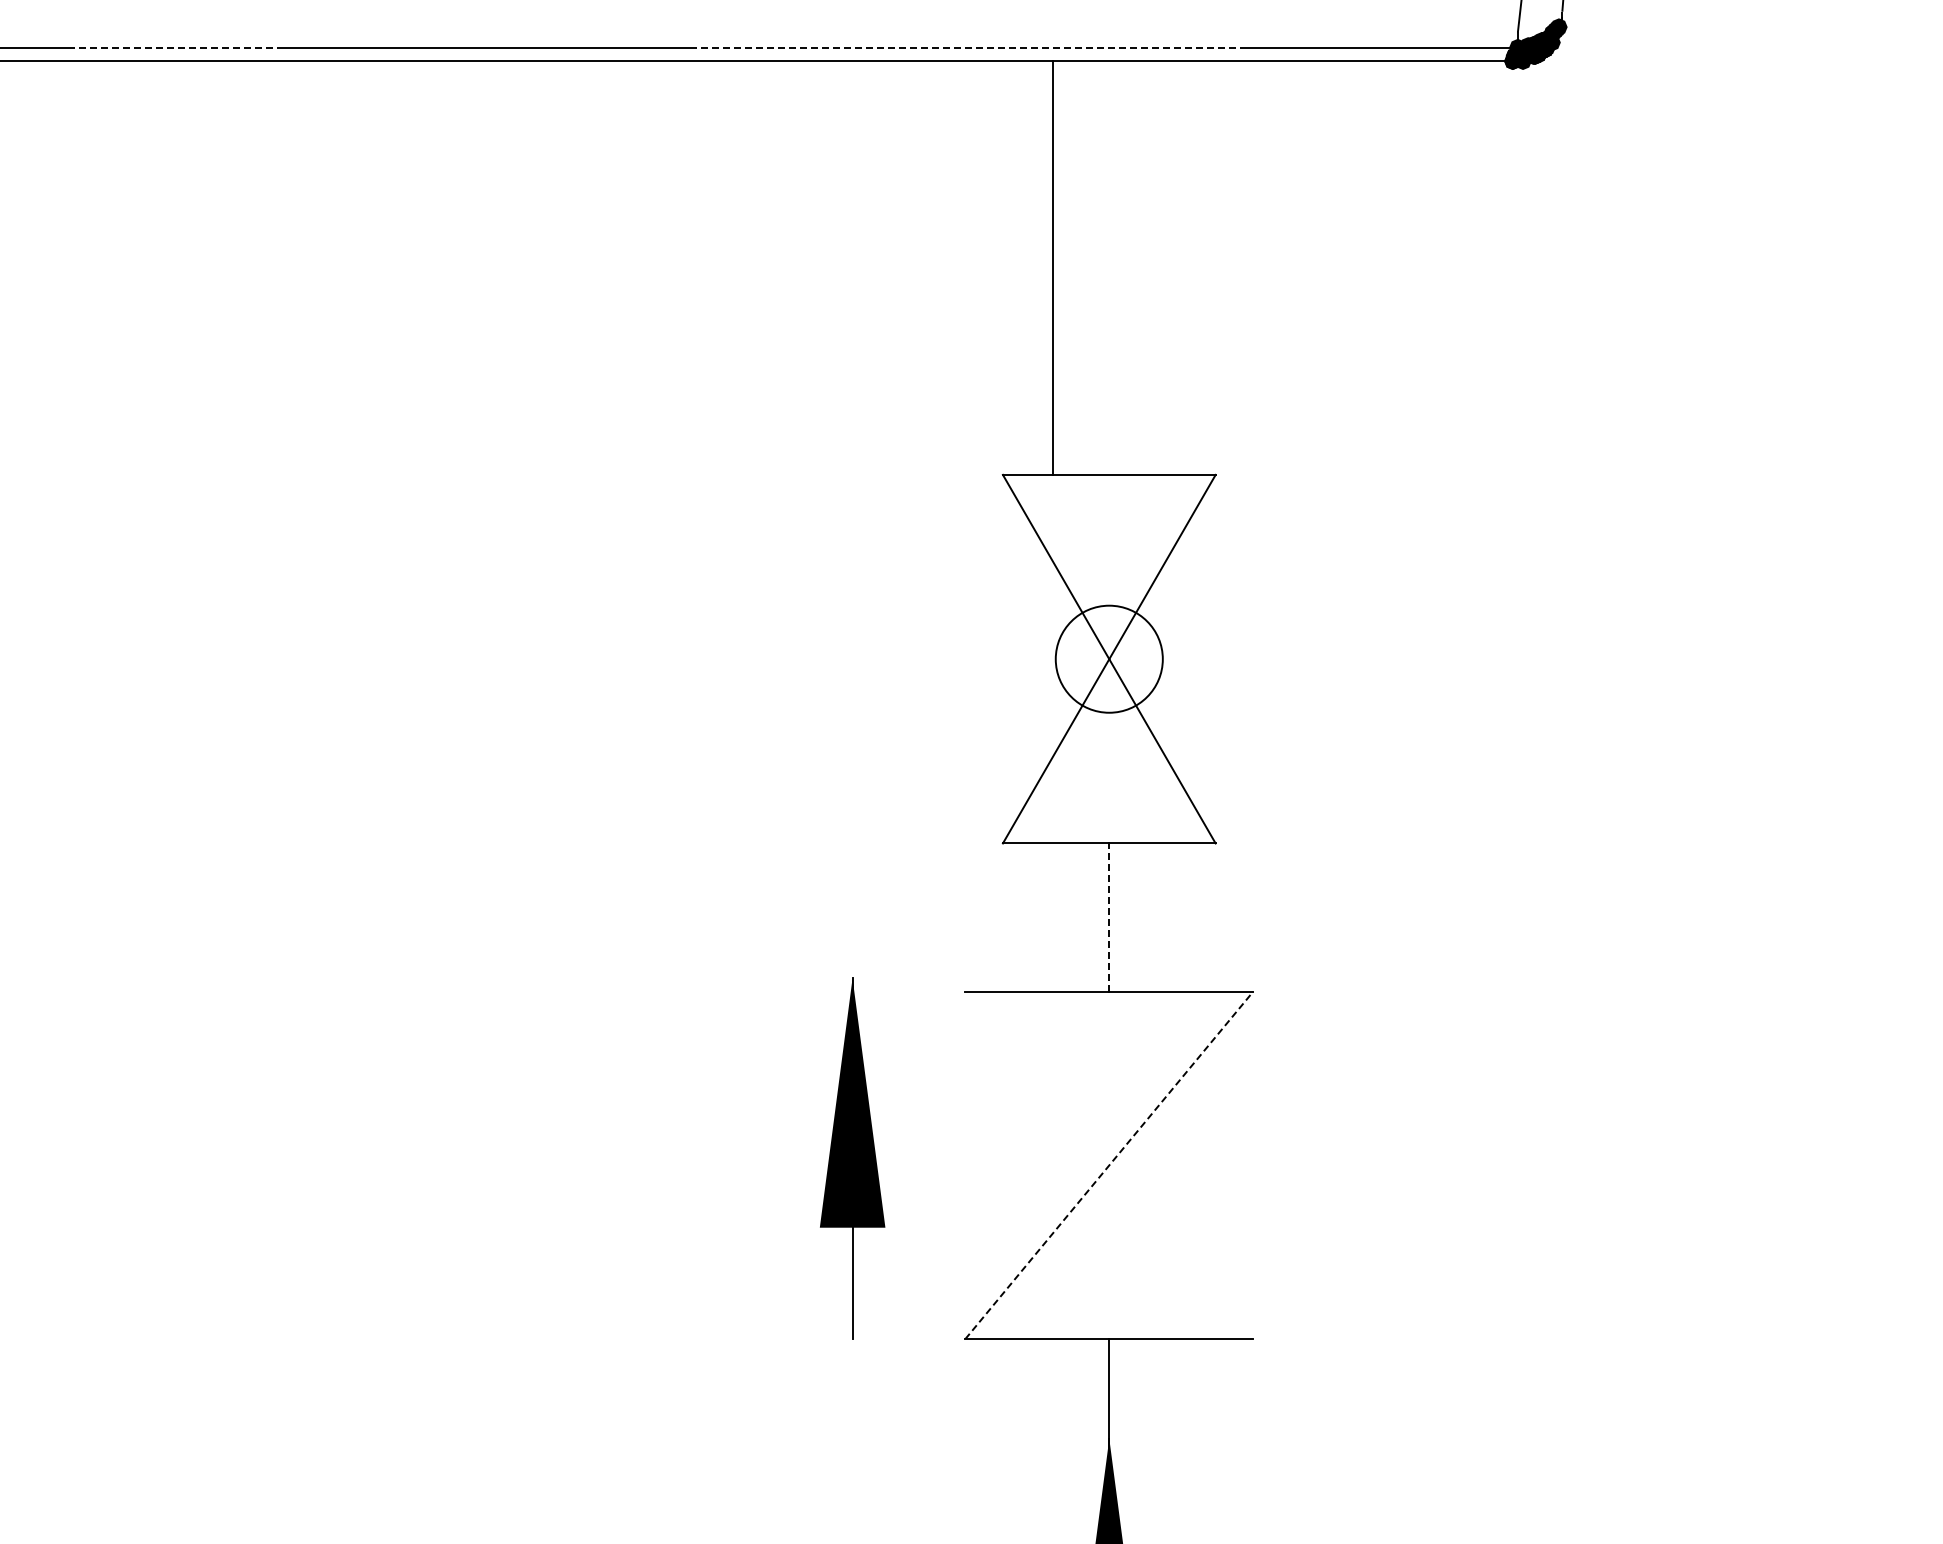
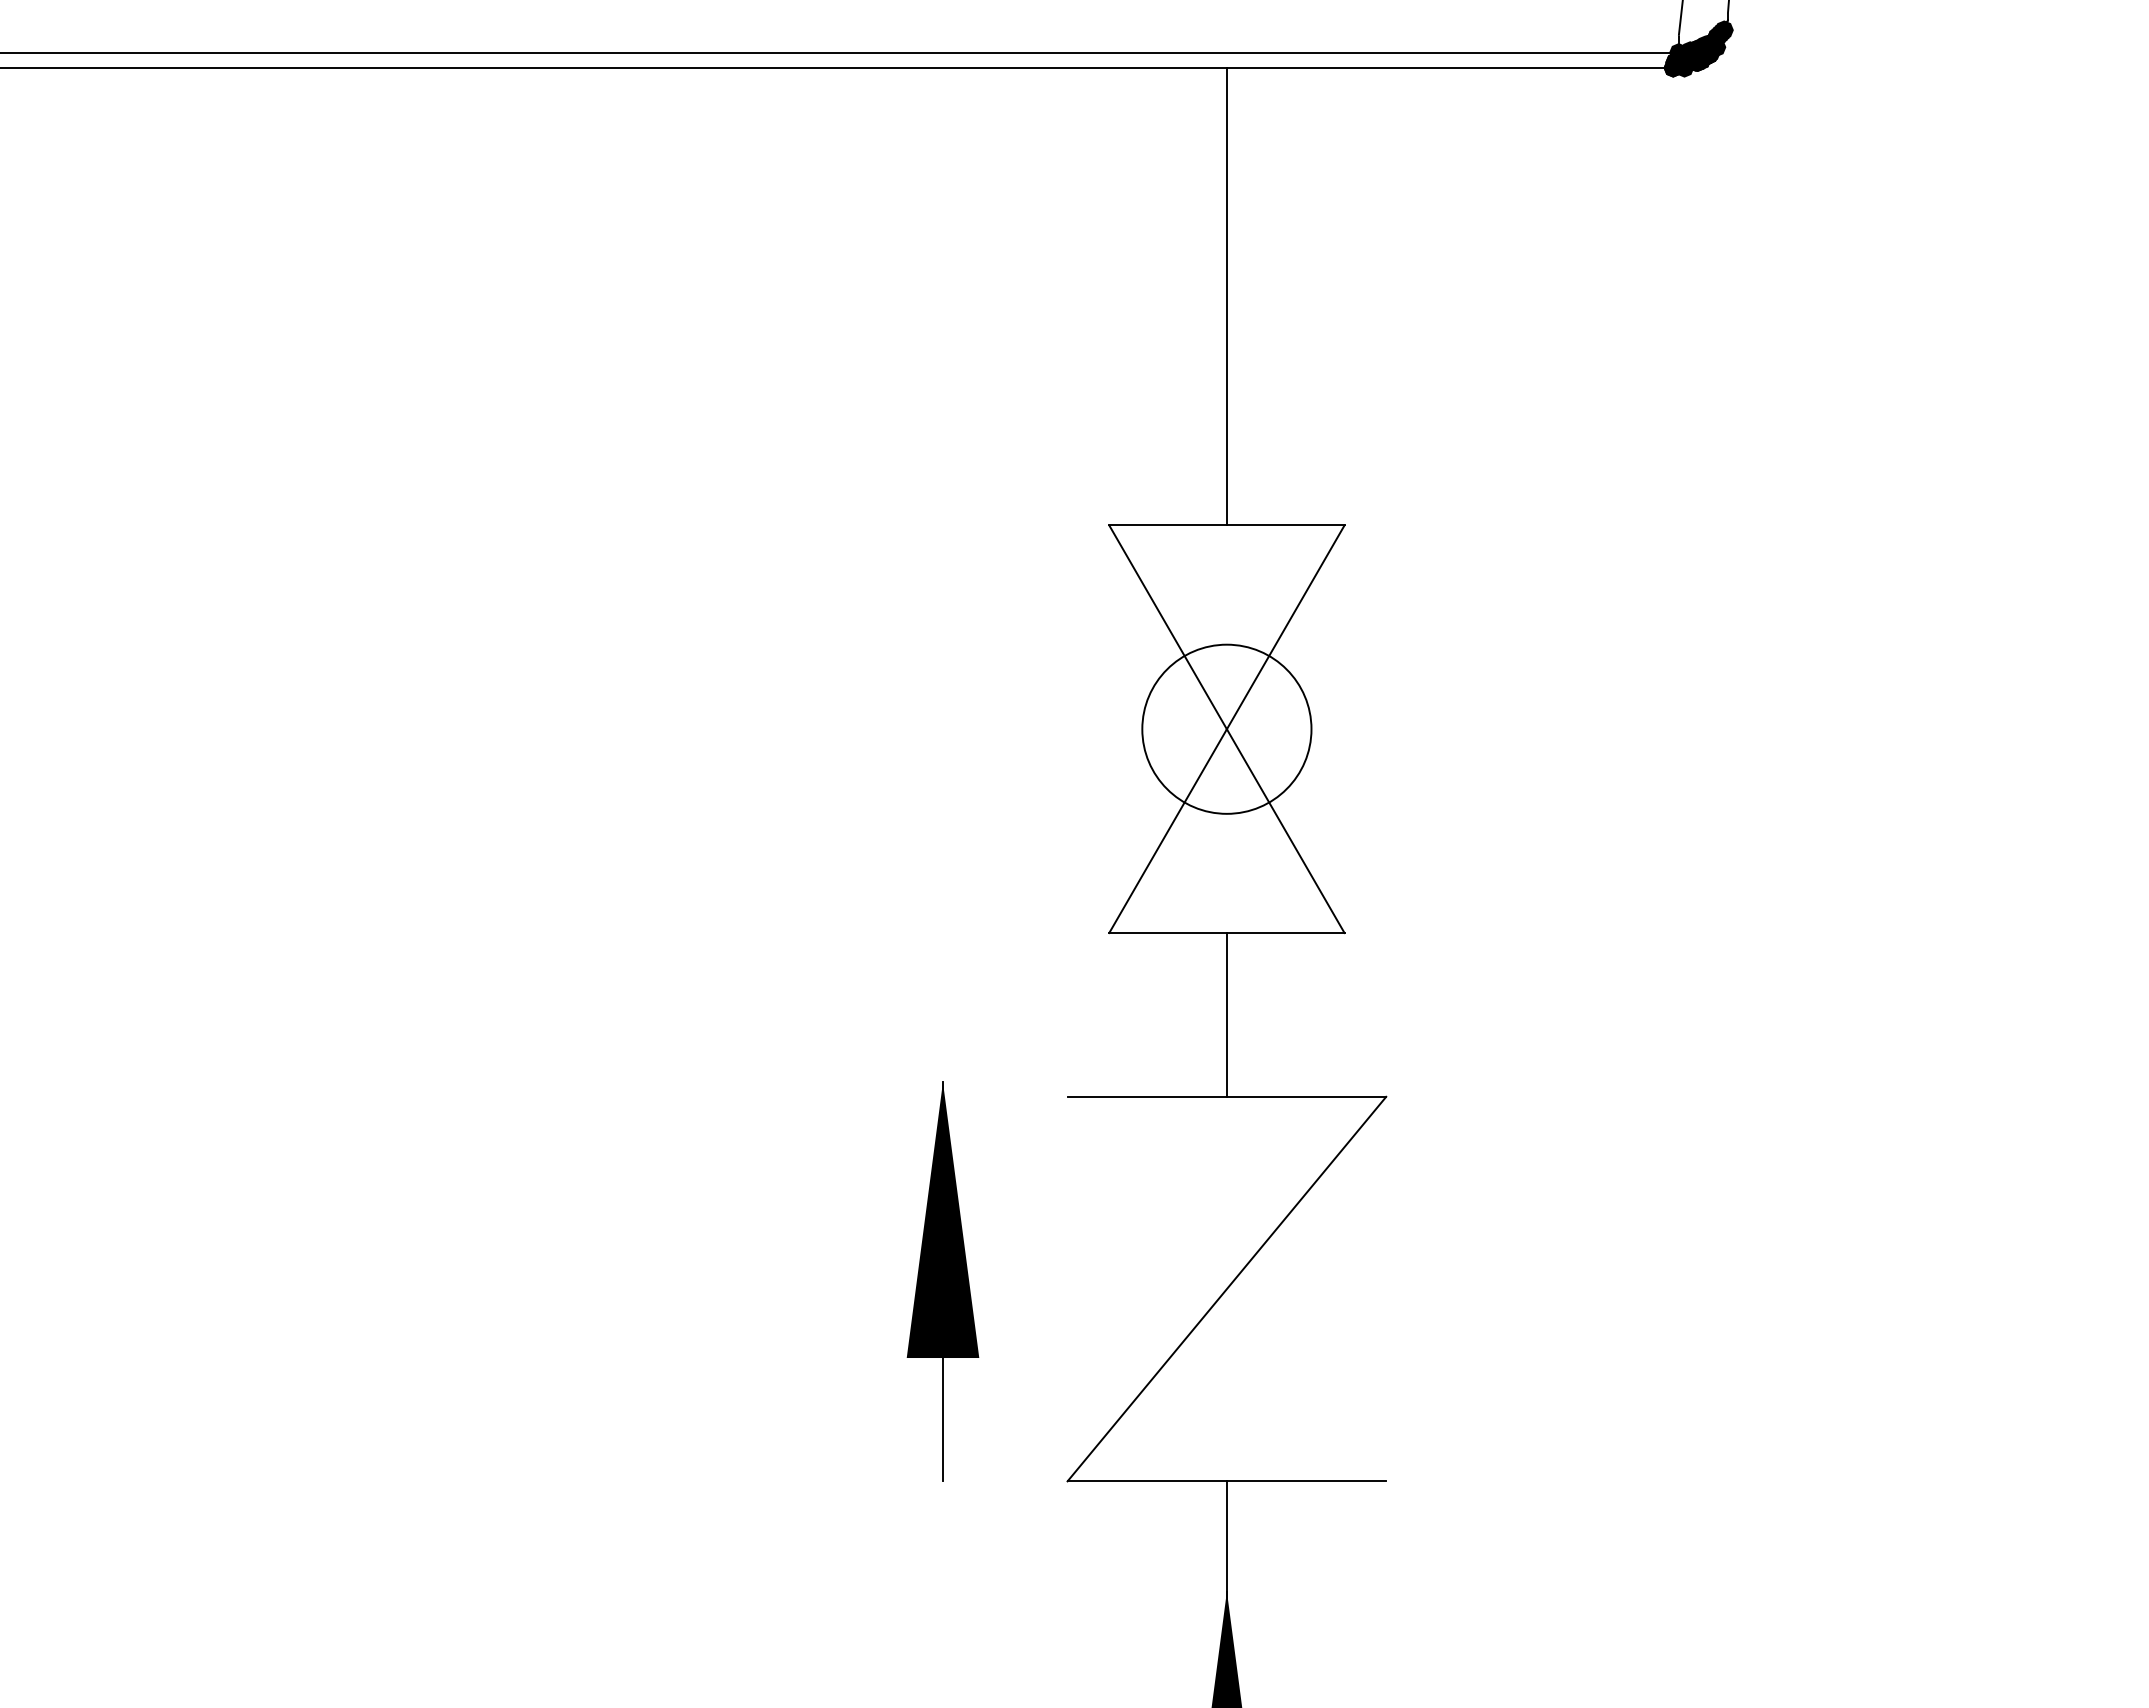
line: (177, 47) -> (196, 52), dashed -> solid
line: (968, 47) -> (1071, 52), dashed -> solid
line: (1053, 267) -> (1227, 296), moved
circle: (1108, 658) -> (1226, 728), size x1.43
line: (1109, 917) -> (1227, 1014), dashed -> solid
line: (1109, 1165) -> (1227, 1289), dashed -> solid

